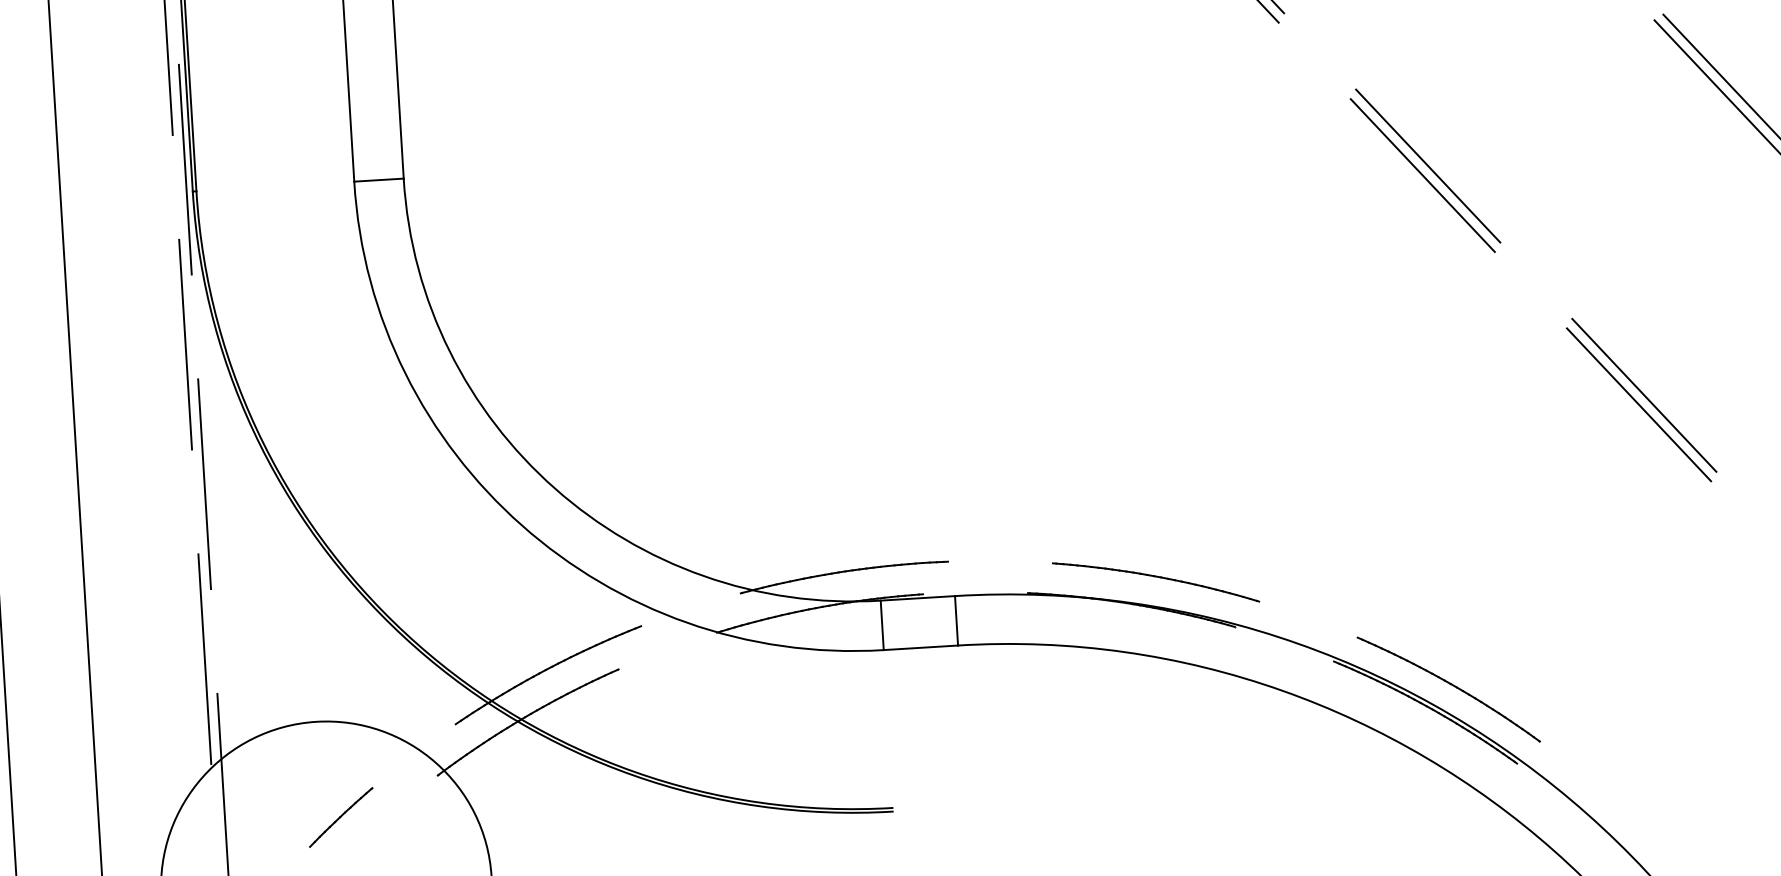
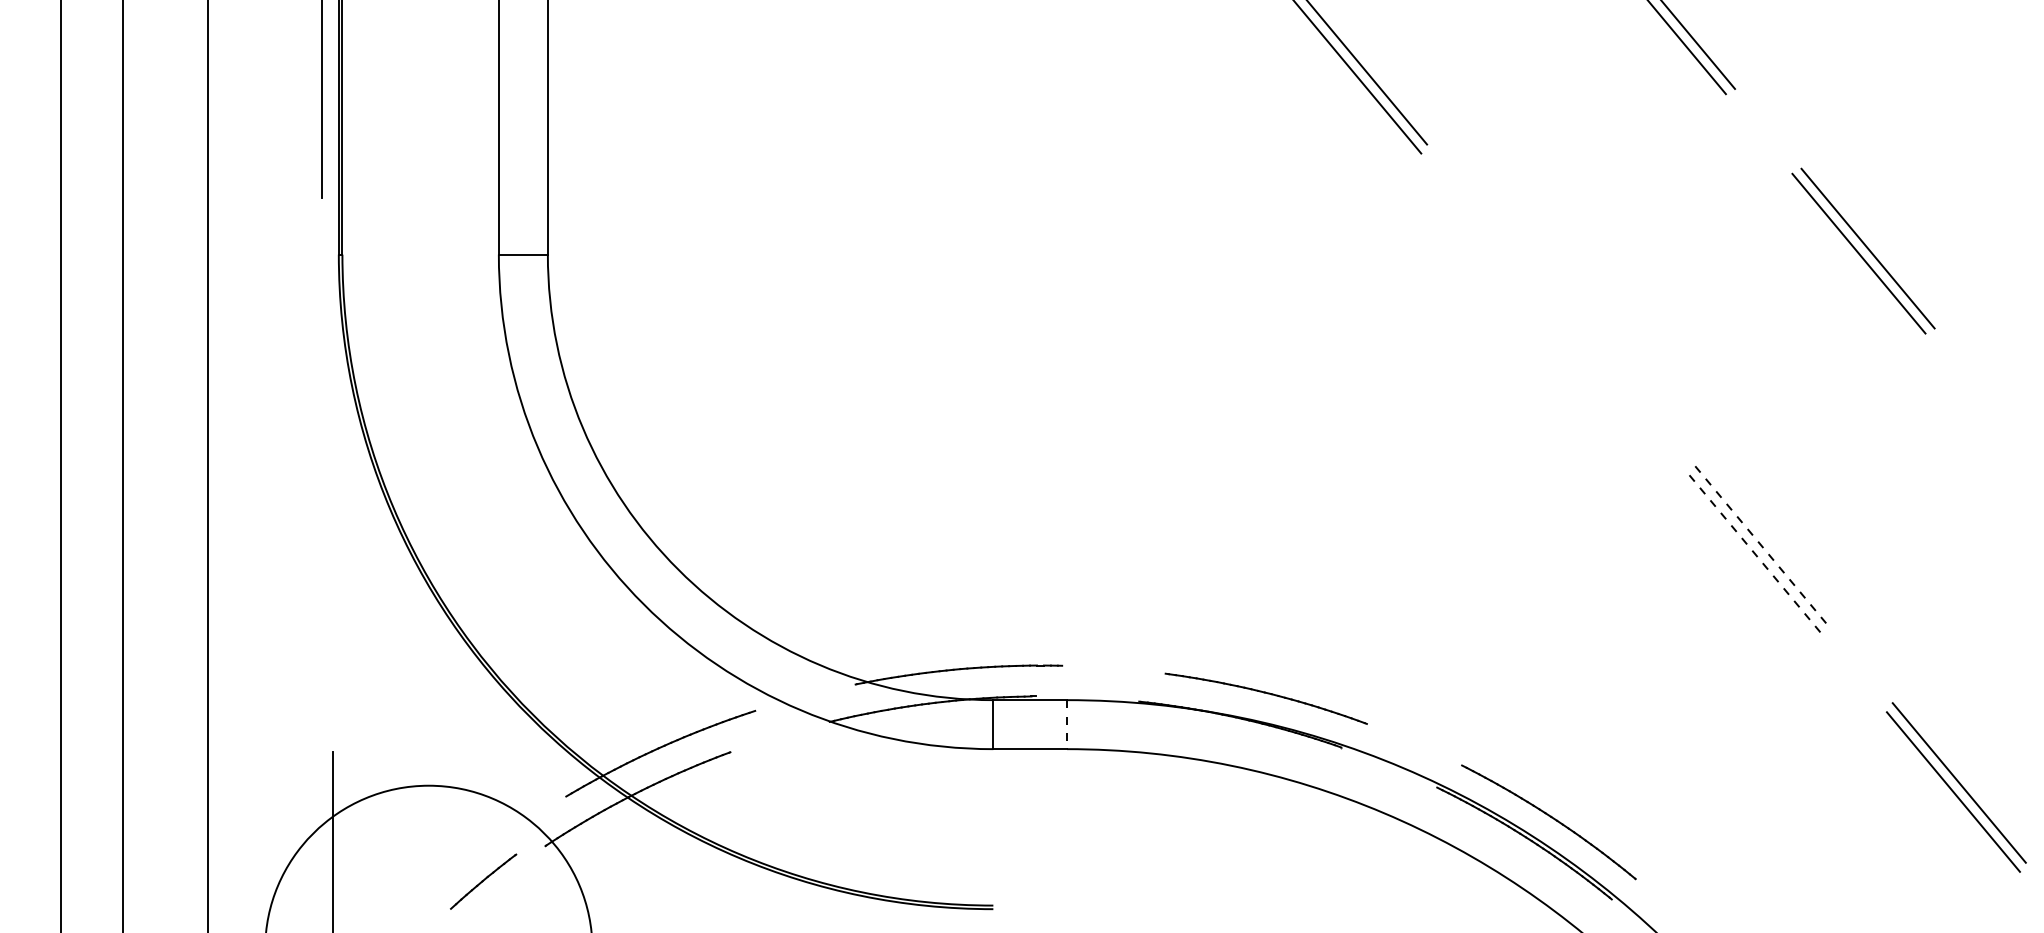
line: (1427, 165) -> (1559, 303), removed
line: (185, 169) -> (332, 232), removed
line: (1422, 175) -> (1553, 313), removed
line: (184, 344) -> (321, 405), removed
line: (1644, 395) -> (1759, 543), solid -> dashed
line: (1638, 404) -> (1753, 552), solid -> dashed
line: (204, 484) -> (332, 544), removed
line: (956, 620) -> (1066, 724), solid -> dashed
line: (204, 659) -> (322, 717), removed
line: (341, 817) -> (483, 881), moved

